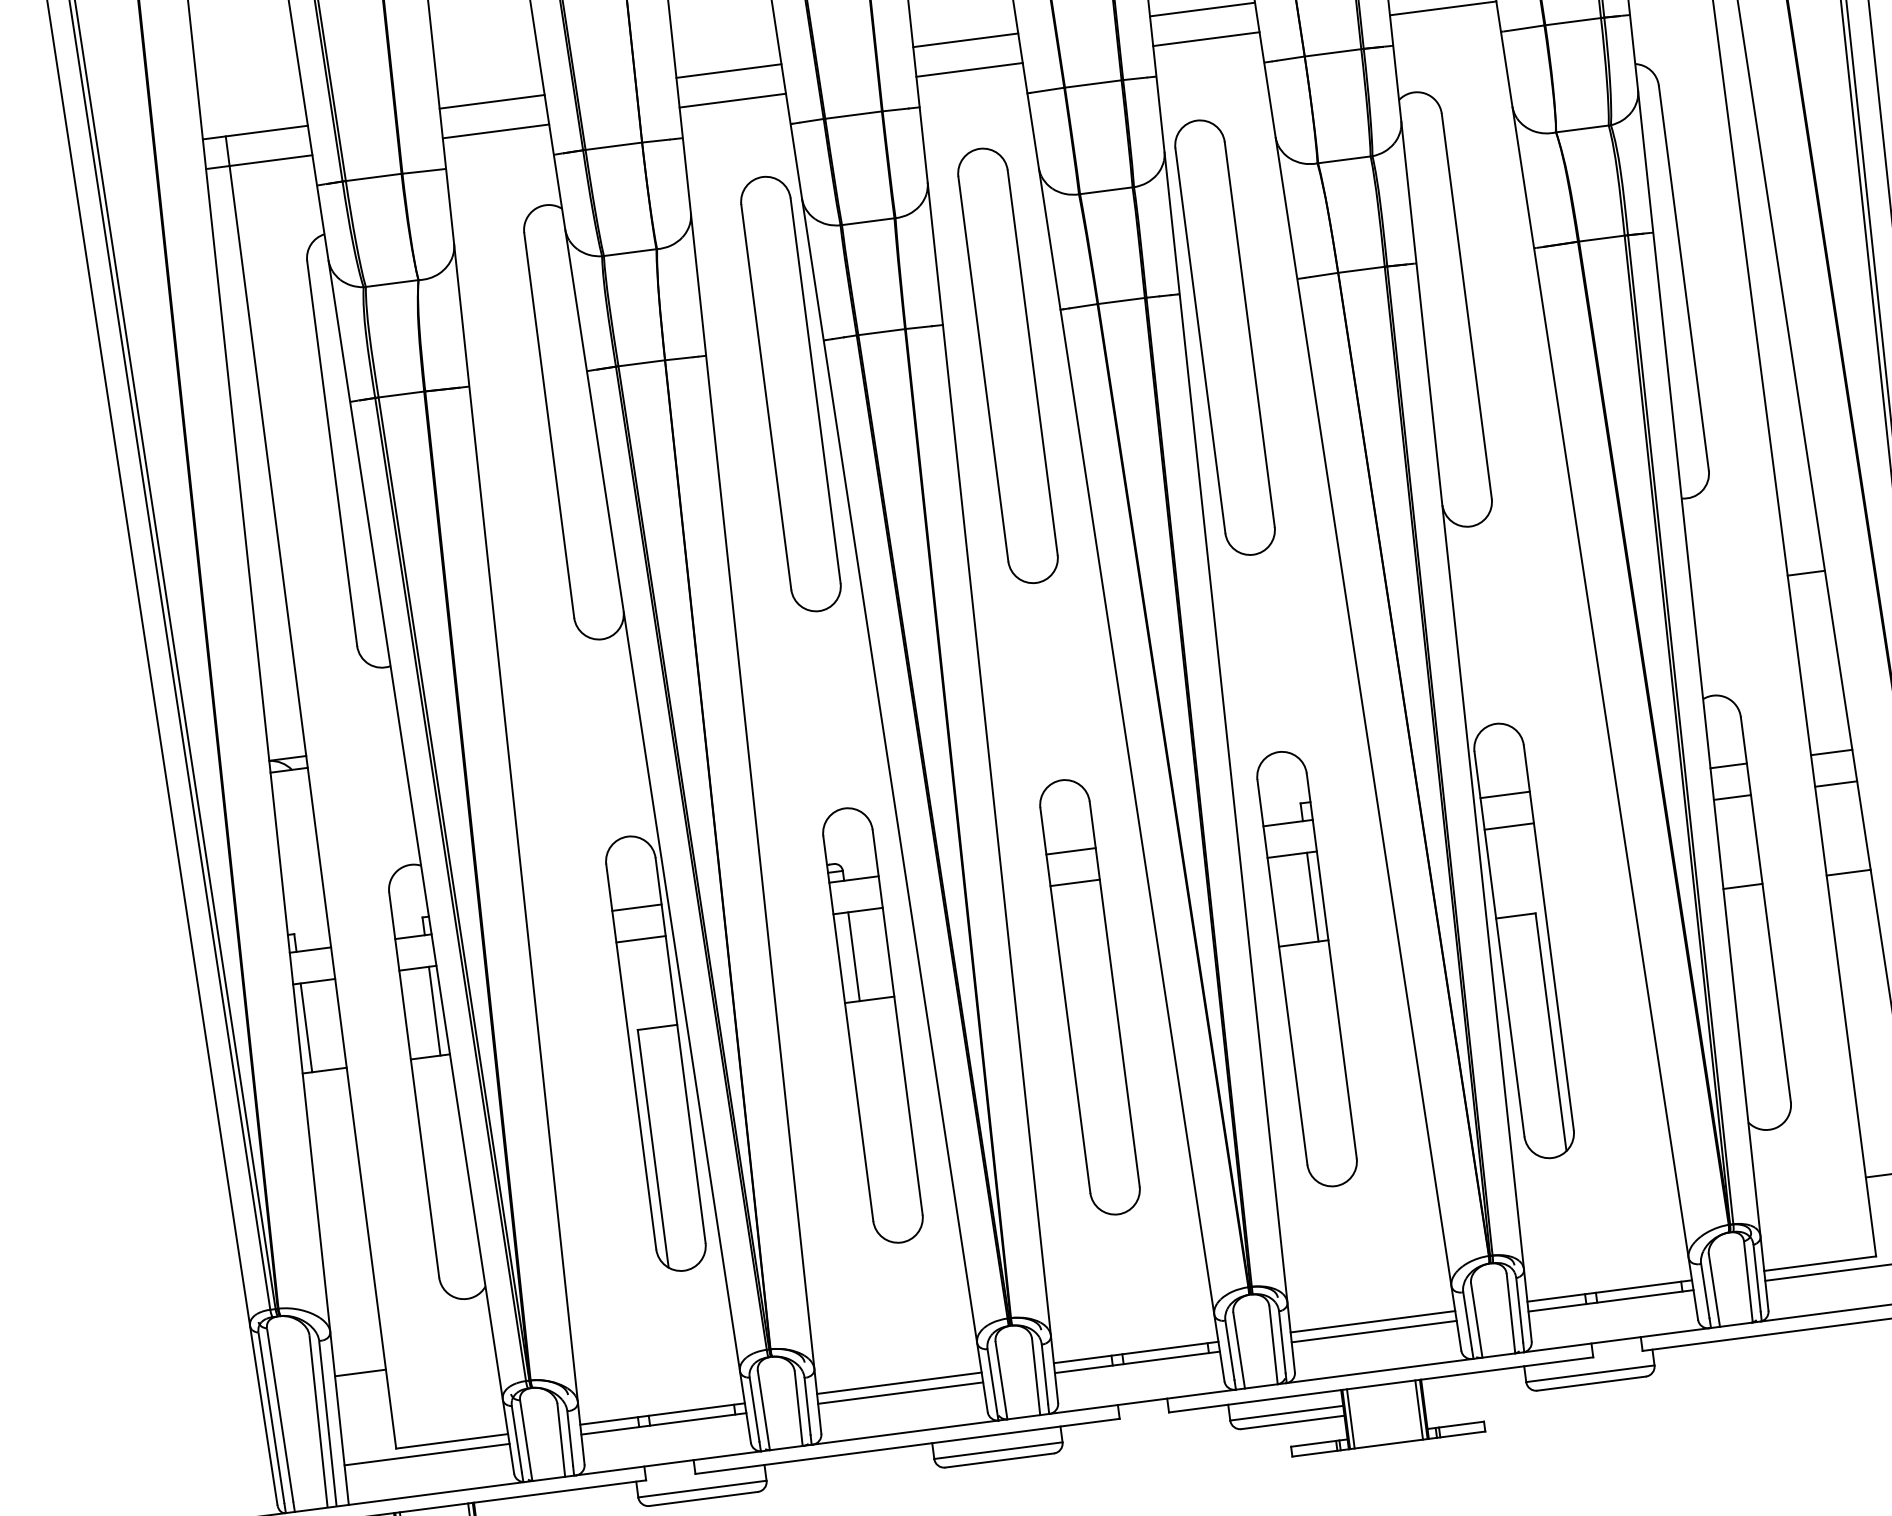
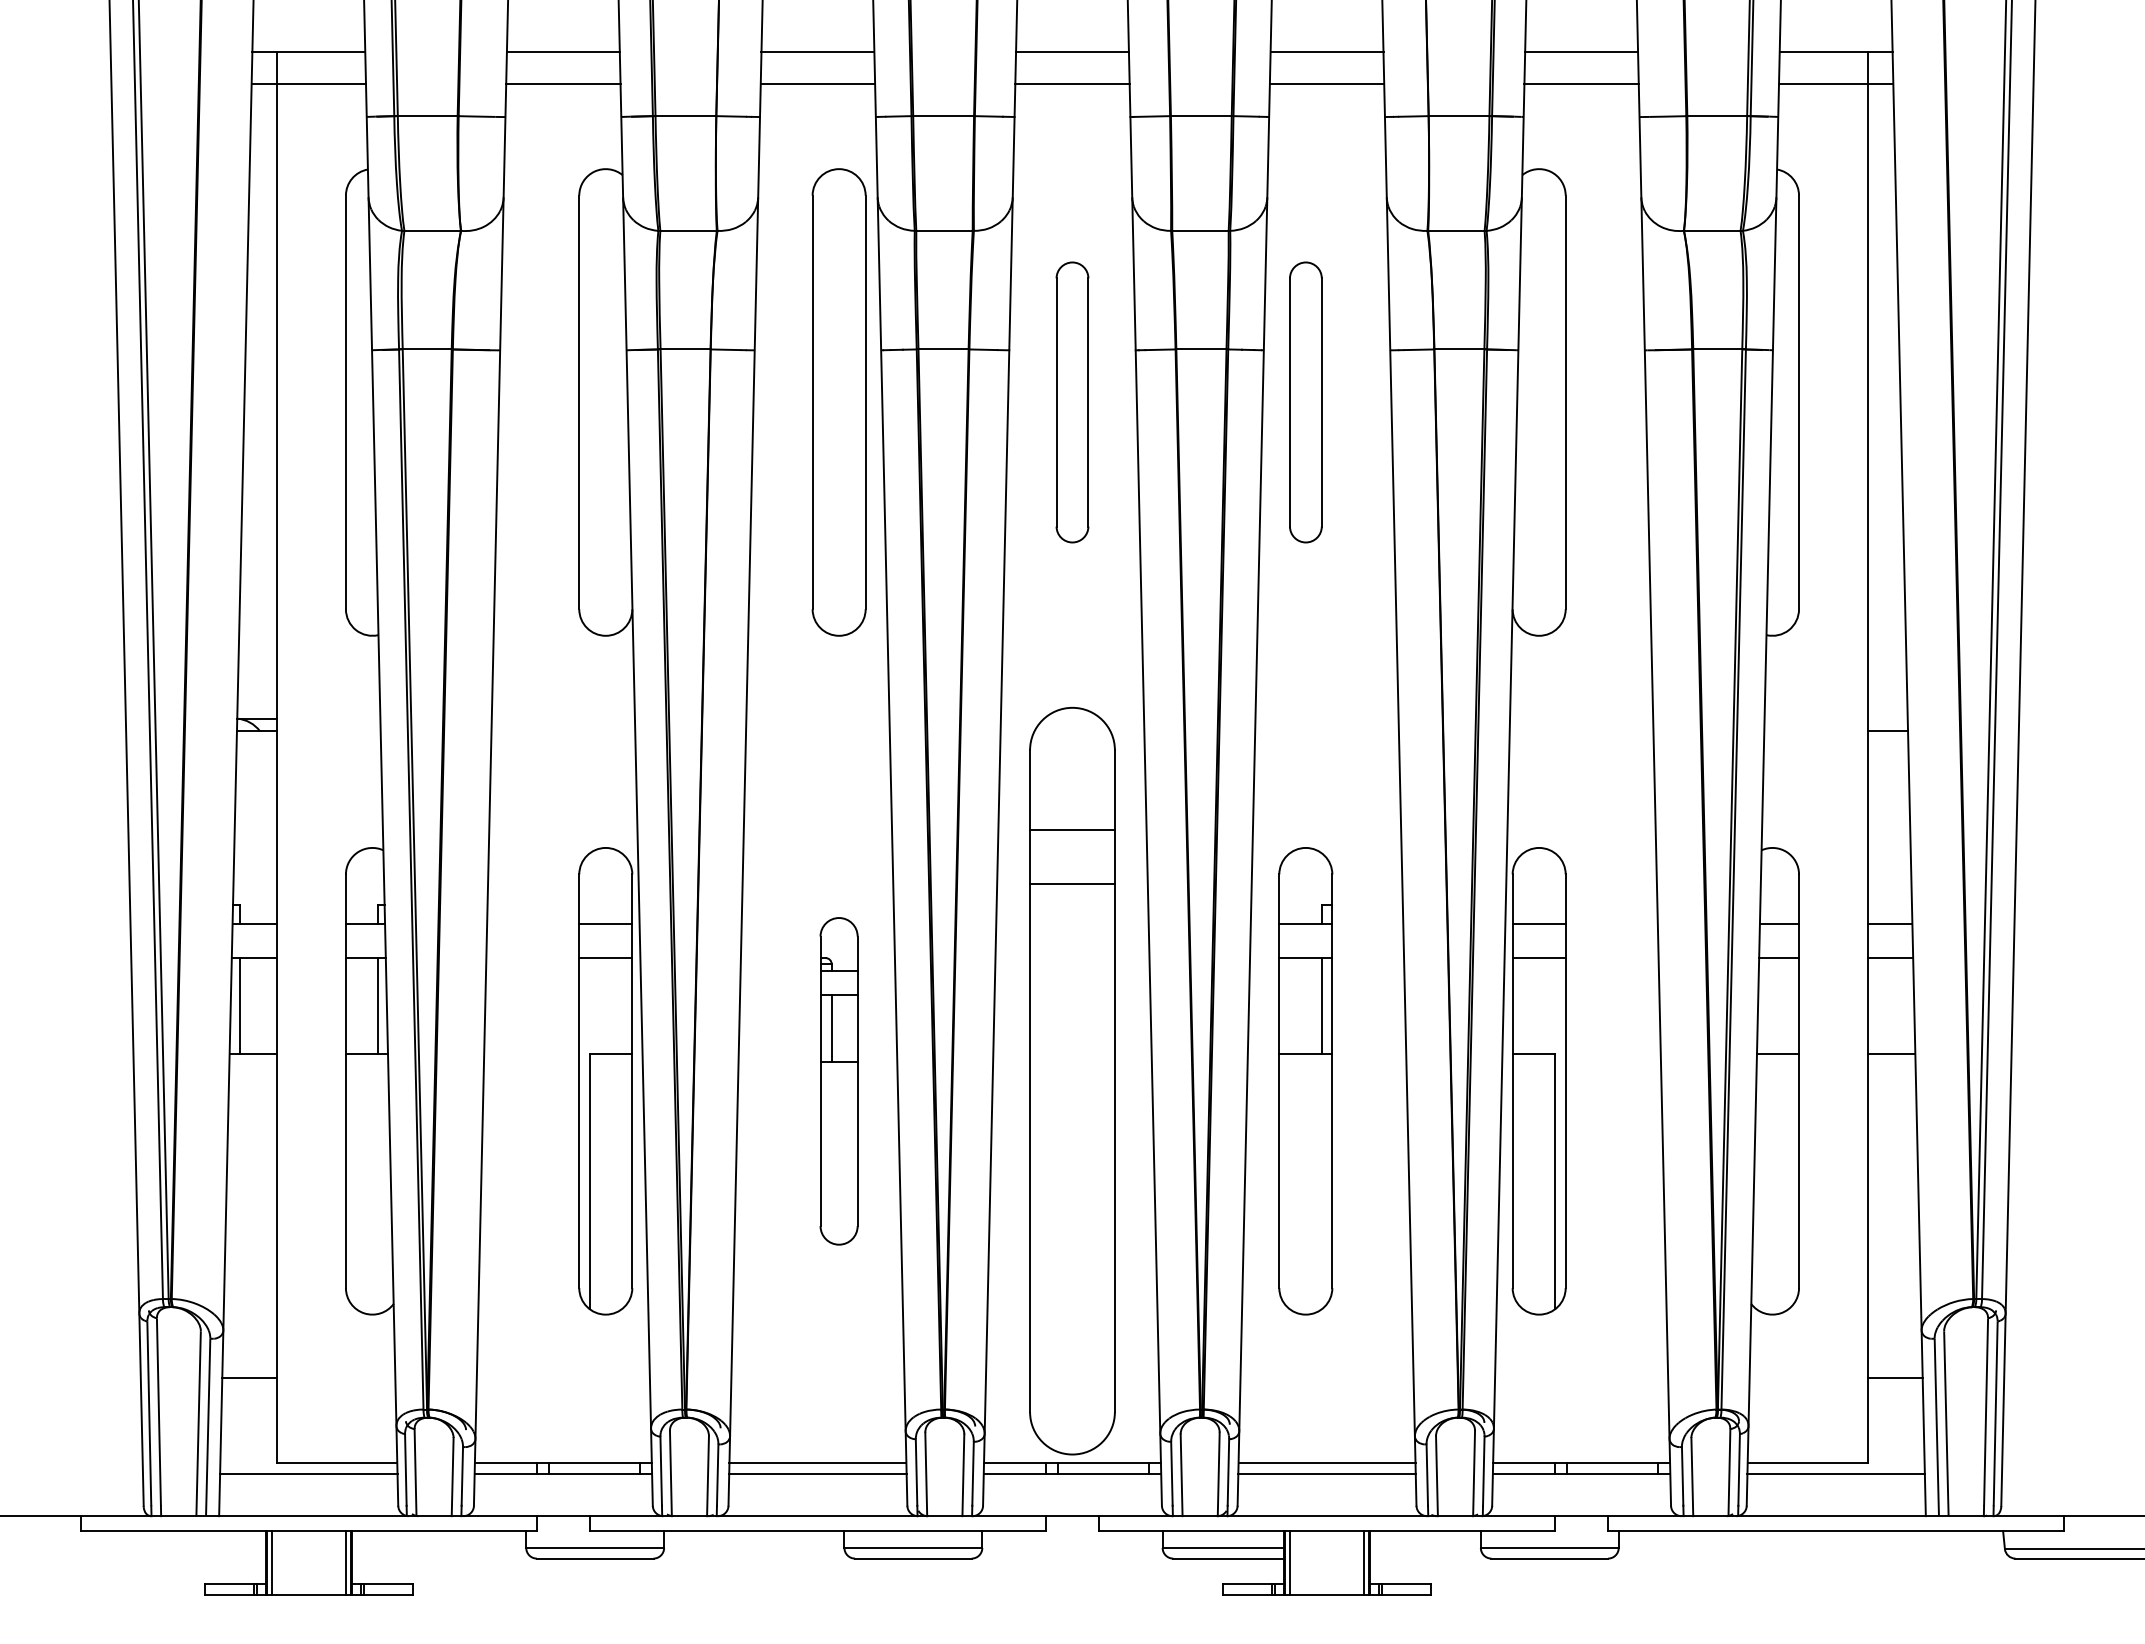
part: (1224, 337) -> (1305, 402), size x0.6
part: (1008, 365) -> (1072, 402), size x0.6
part: (1090, 997) -> (1072, 1081), size x1.6
part: (872, 1025) -> (838, 1081), size x0.7

